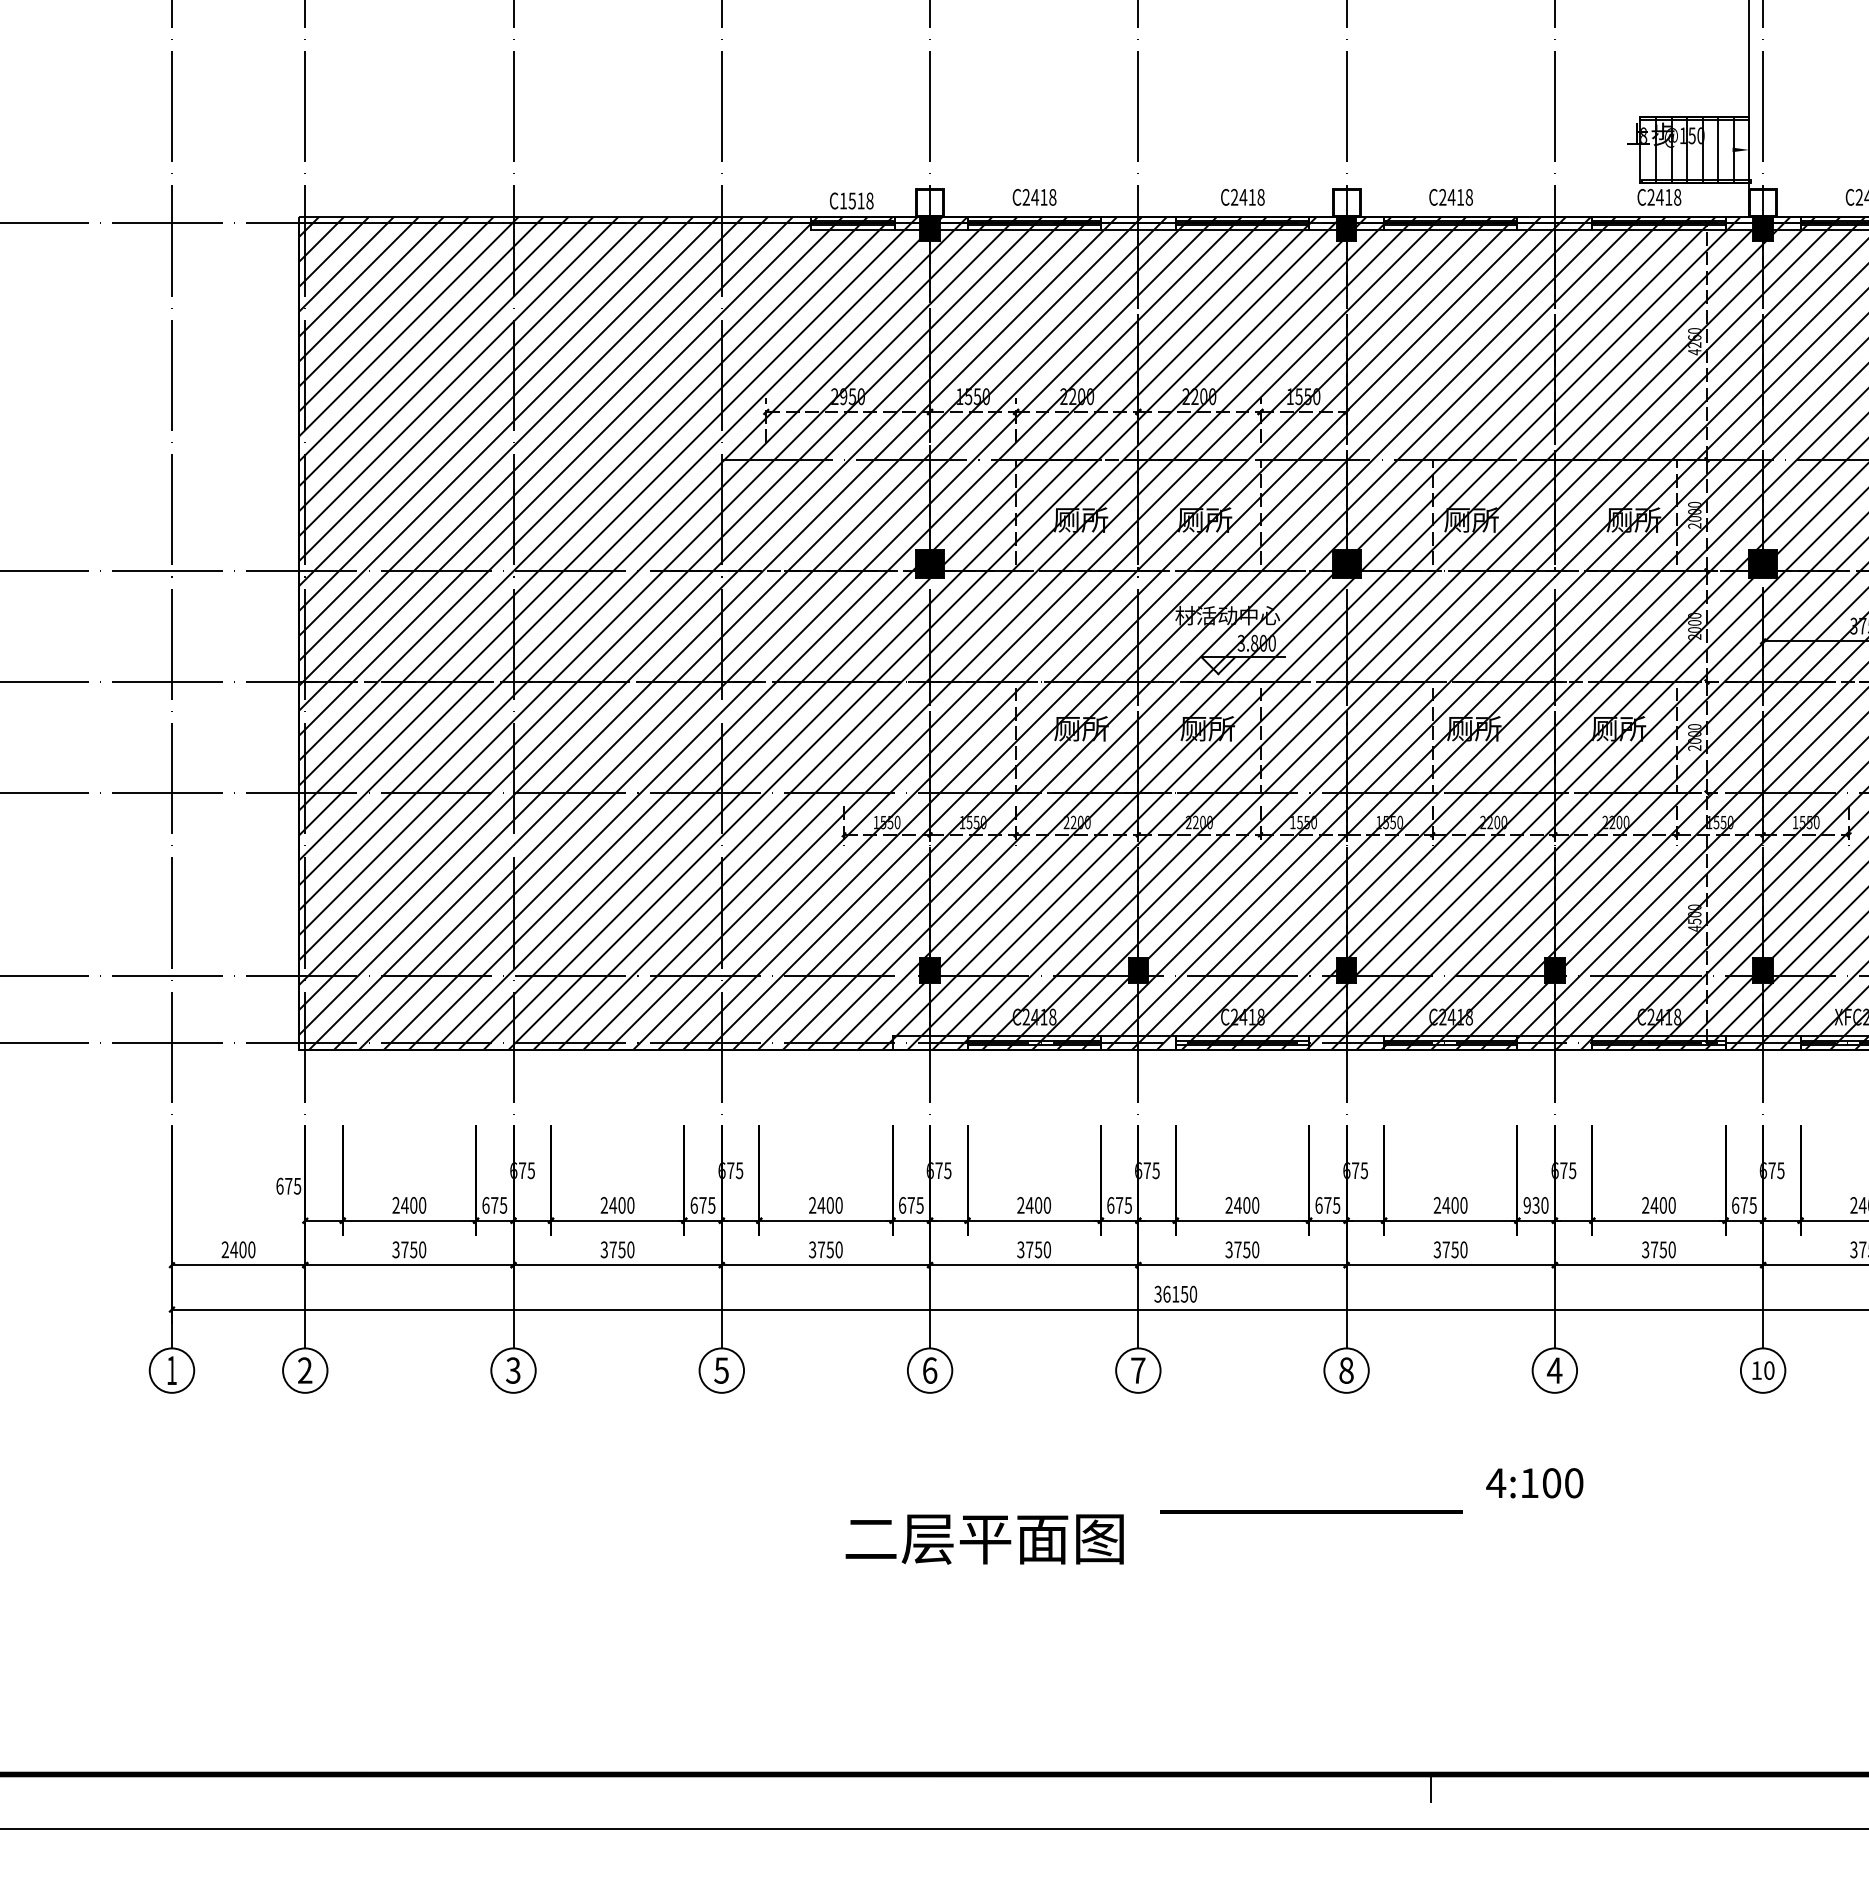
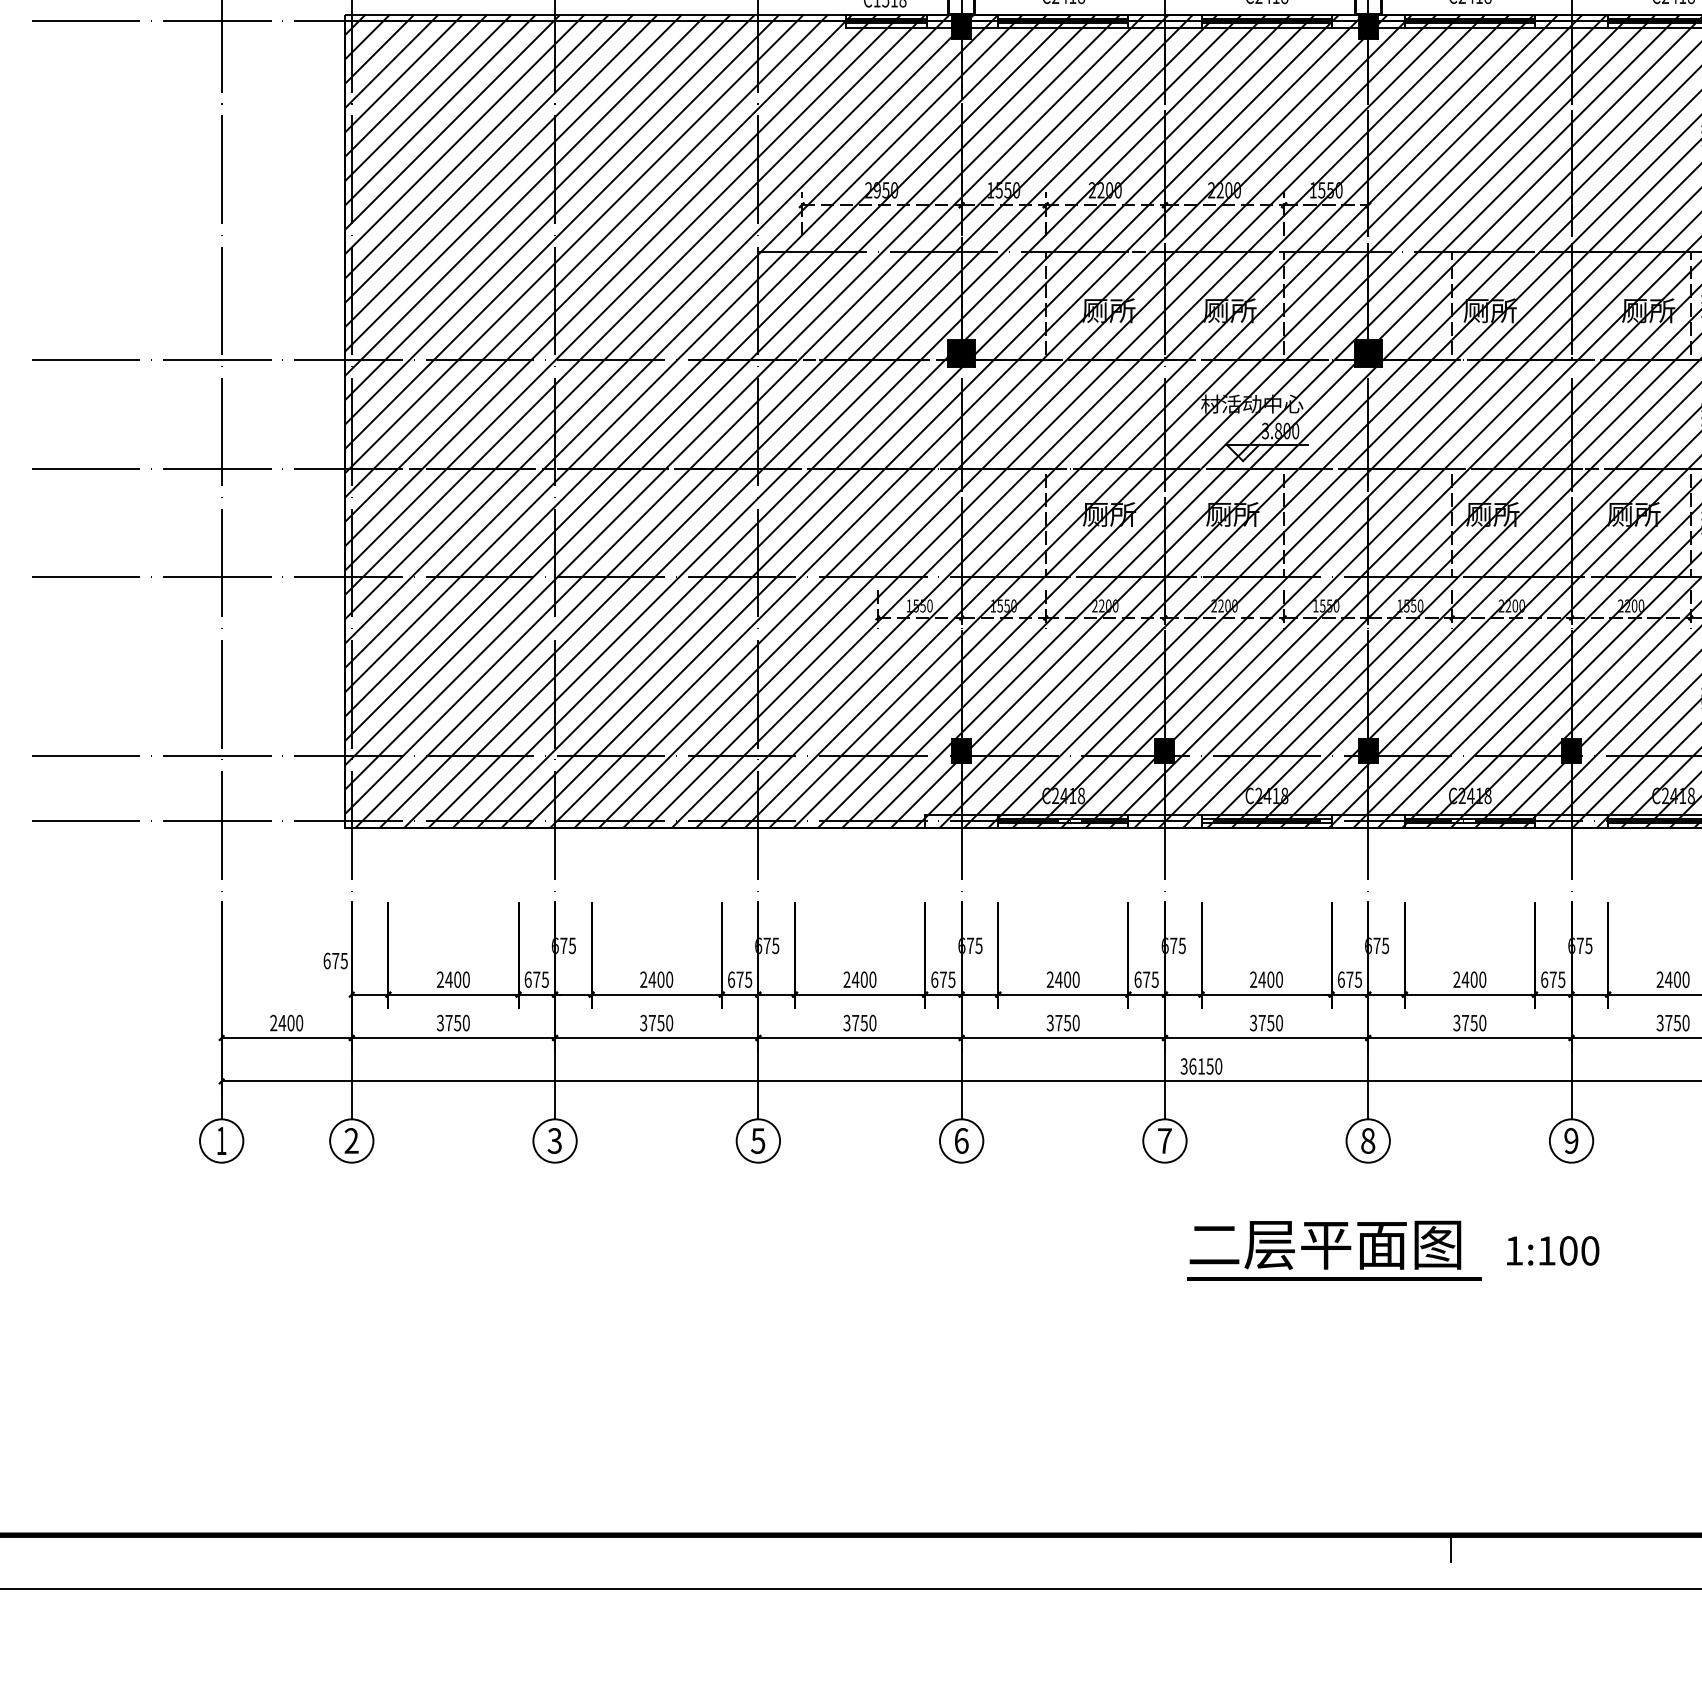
text: (1535, 1205) -> (1552, 979), 930 -> 675
text: (1554, 1370) -> (1571, 1140), 4 -> 9
text: (1496, 1482) -> (1514, 1250), 4:100 -> 1:100
text: (984, 1539) -> (1325, 1245), moved

